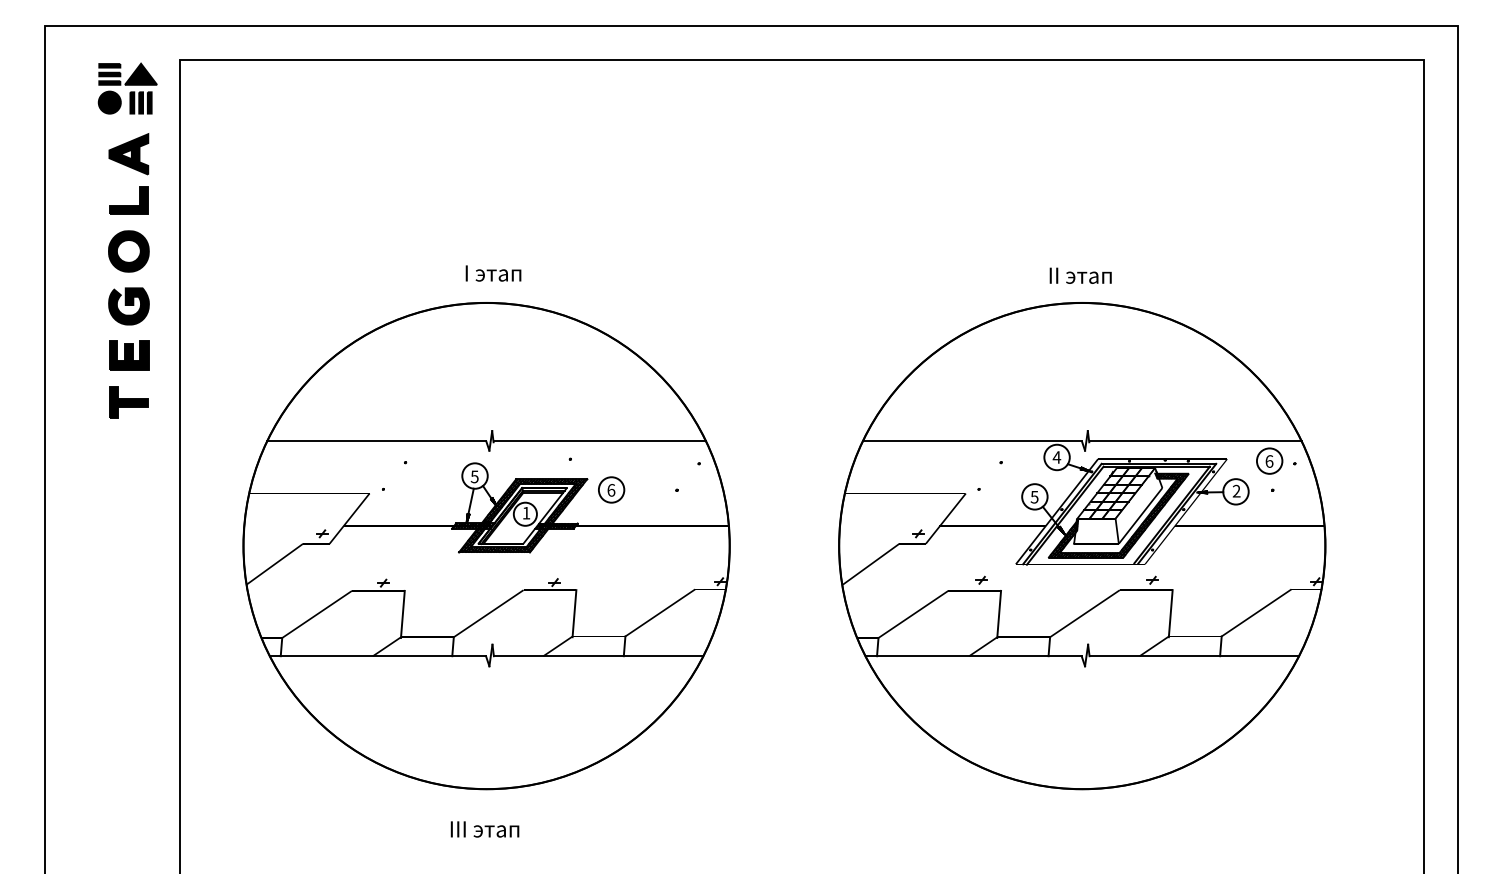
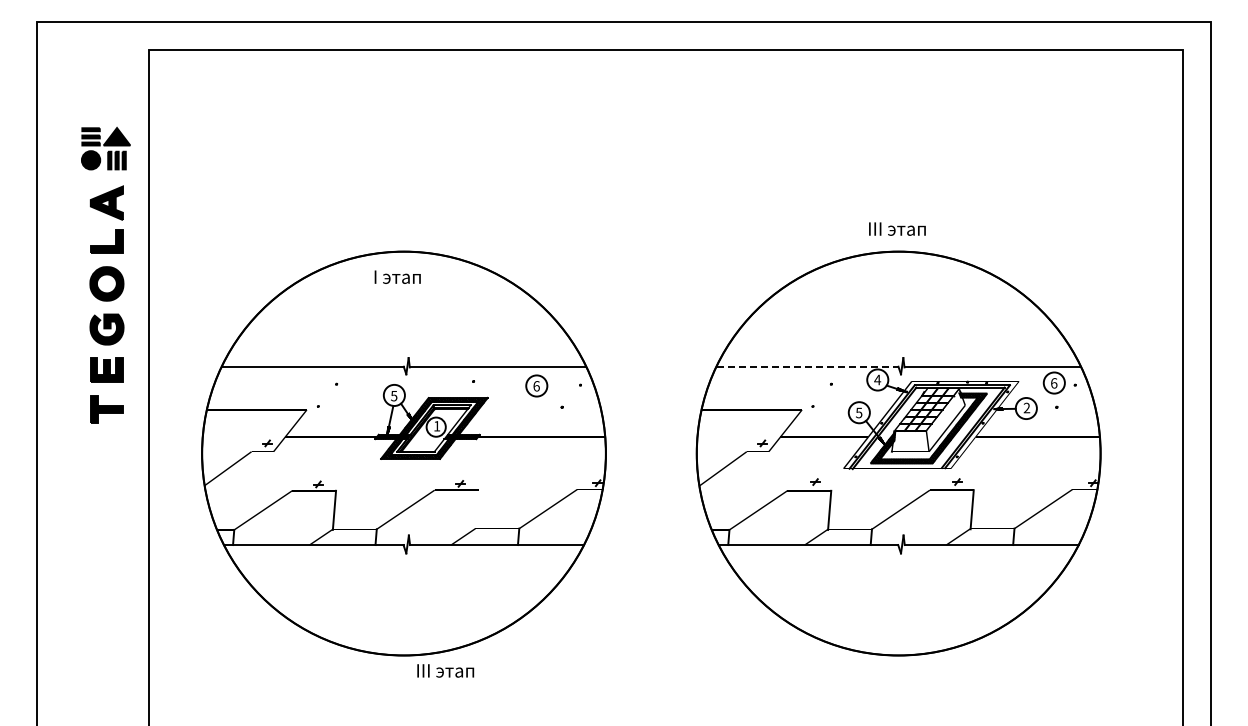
part: (127, 240) -> (105, 274), moved
text: (493, 272) -> (397, 276), moved
text: (1080, 275) -> (897, 228), II этап -> III этап
line: (972, 441) -> (807, 366), solid -> dashed
part: (611, 489) -> (536, 385), moved
line: (573, 613) -> (476, 509), removed
text: (484, 828) -> (445, 670), moved

